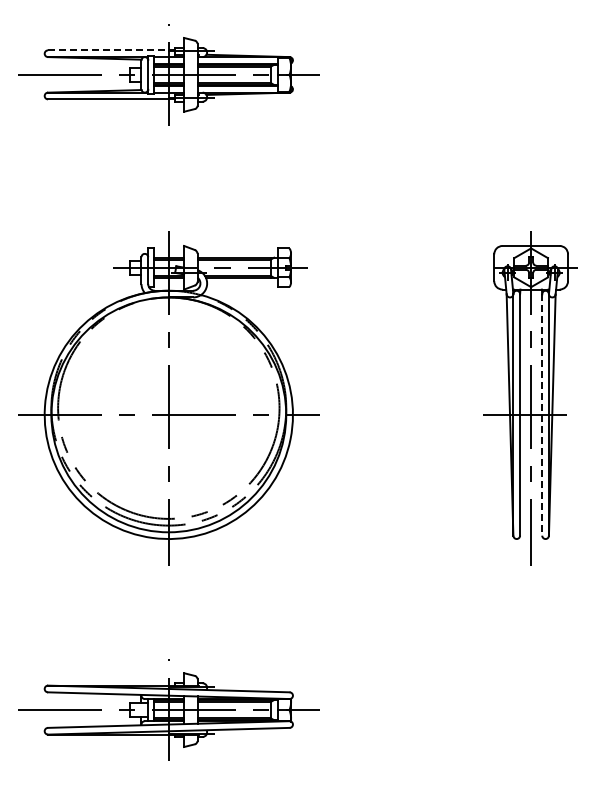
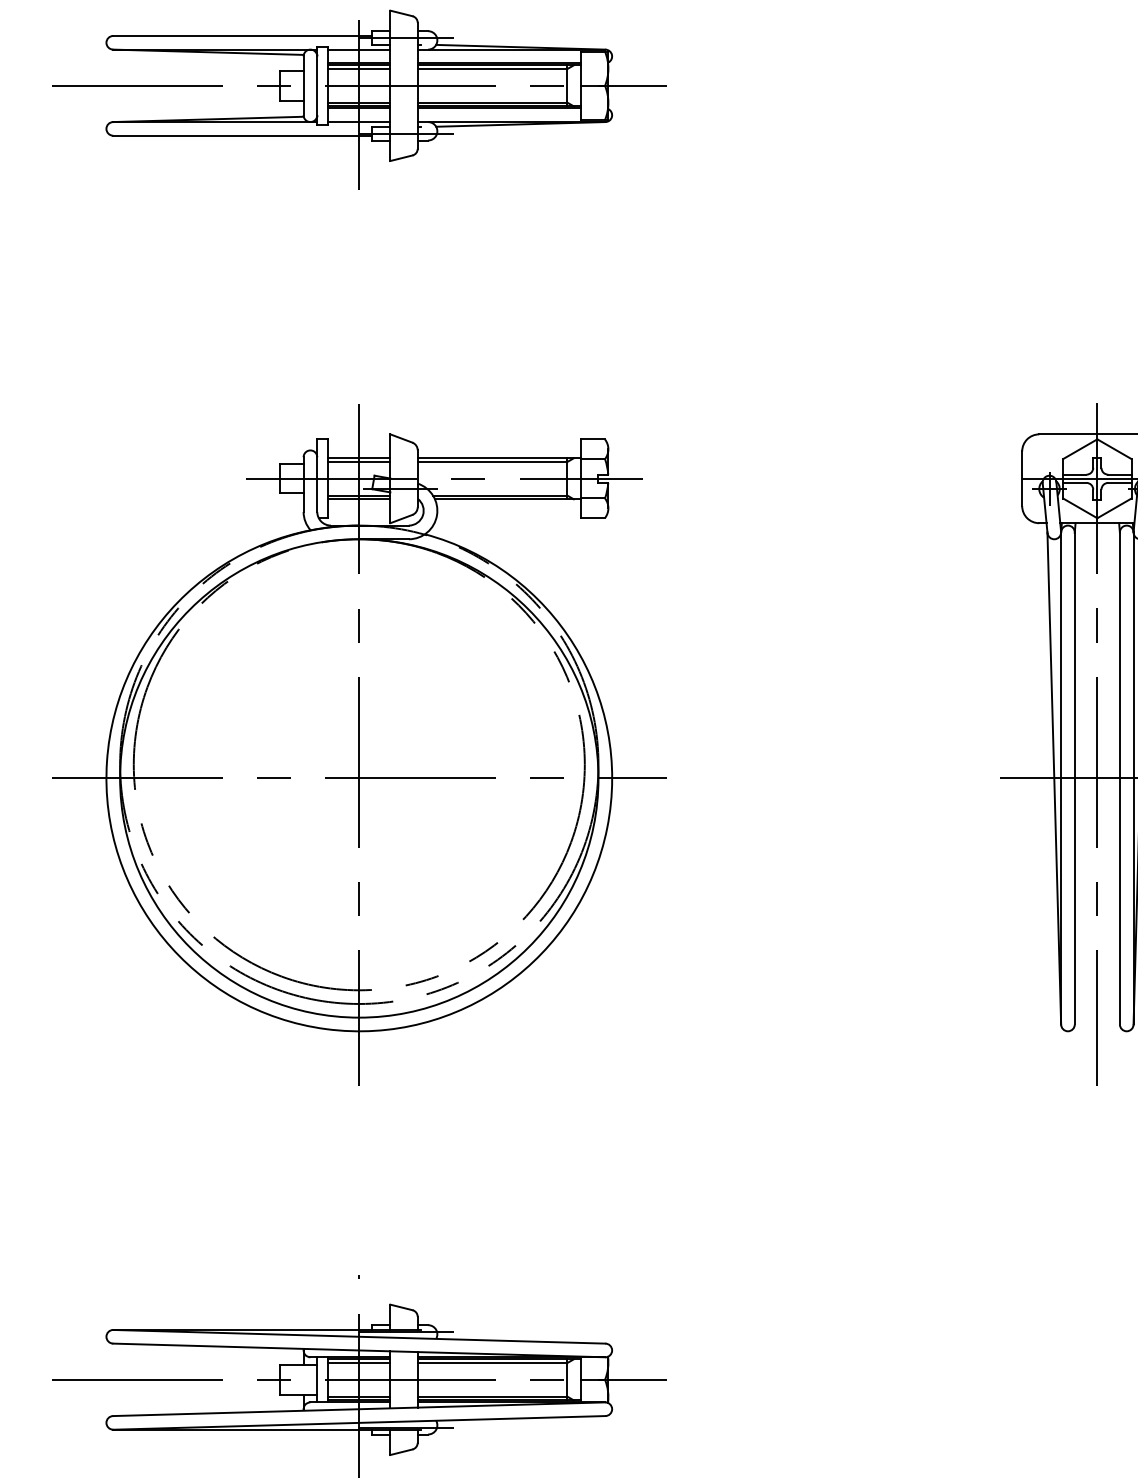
line: (111, 50) -> (242, 36), dashed -> solid
line: (542, 414) -> (1120, 777), dashed -> solid

